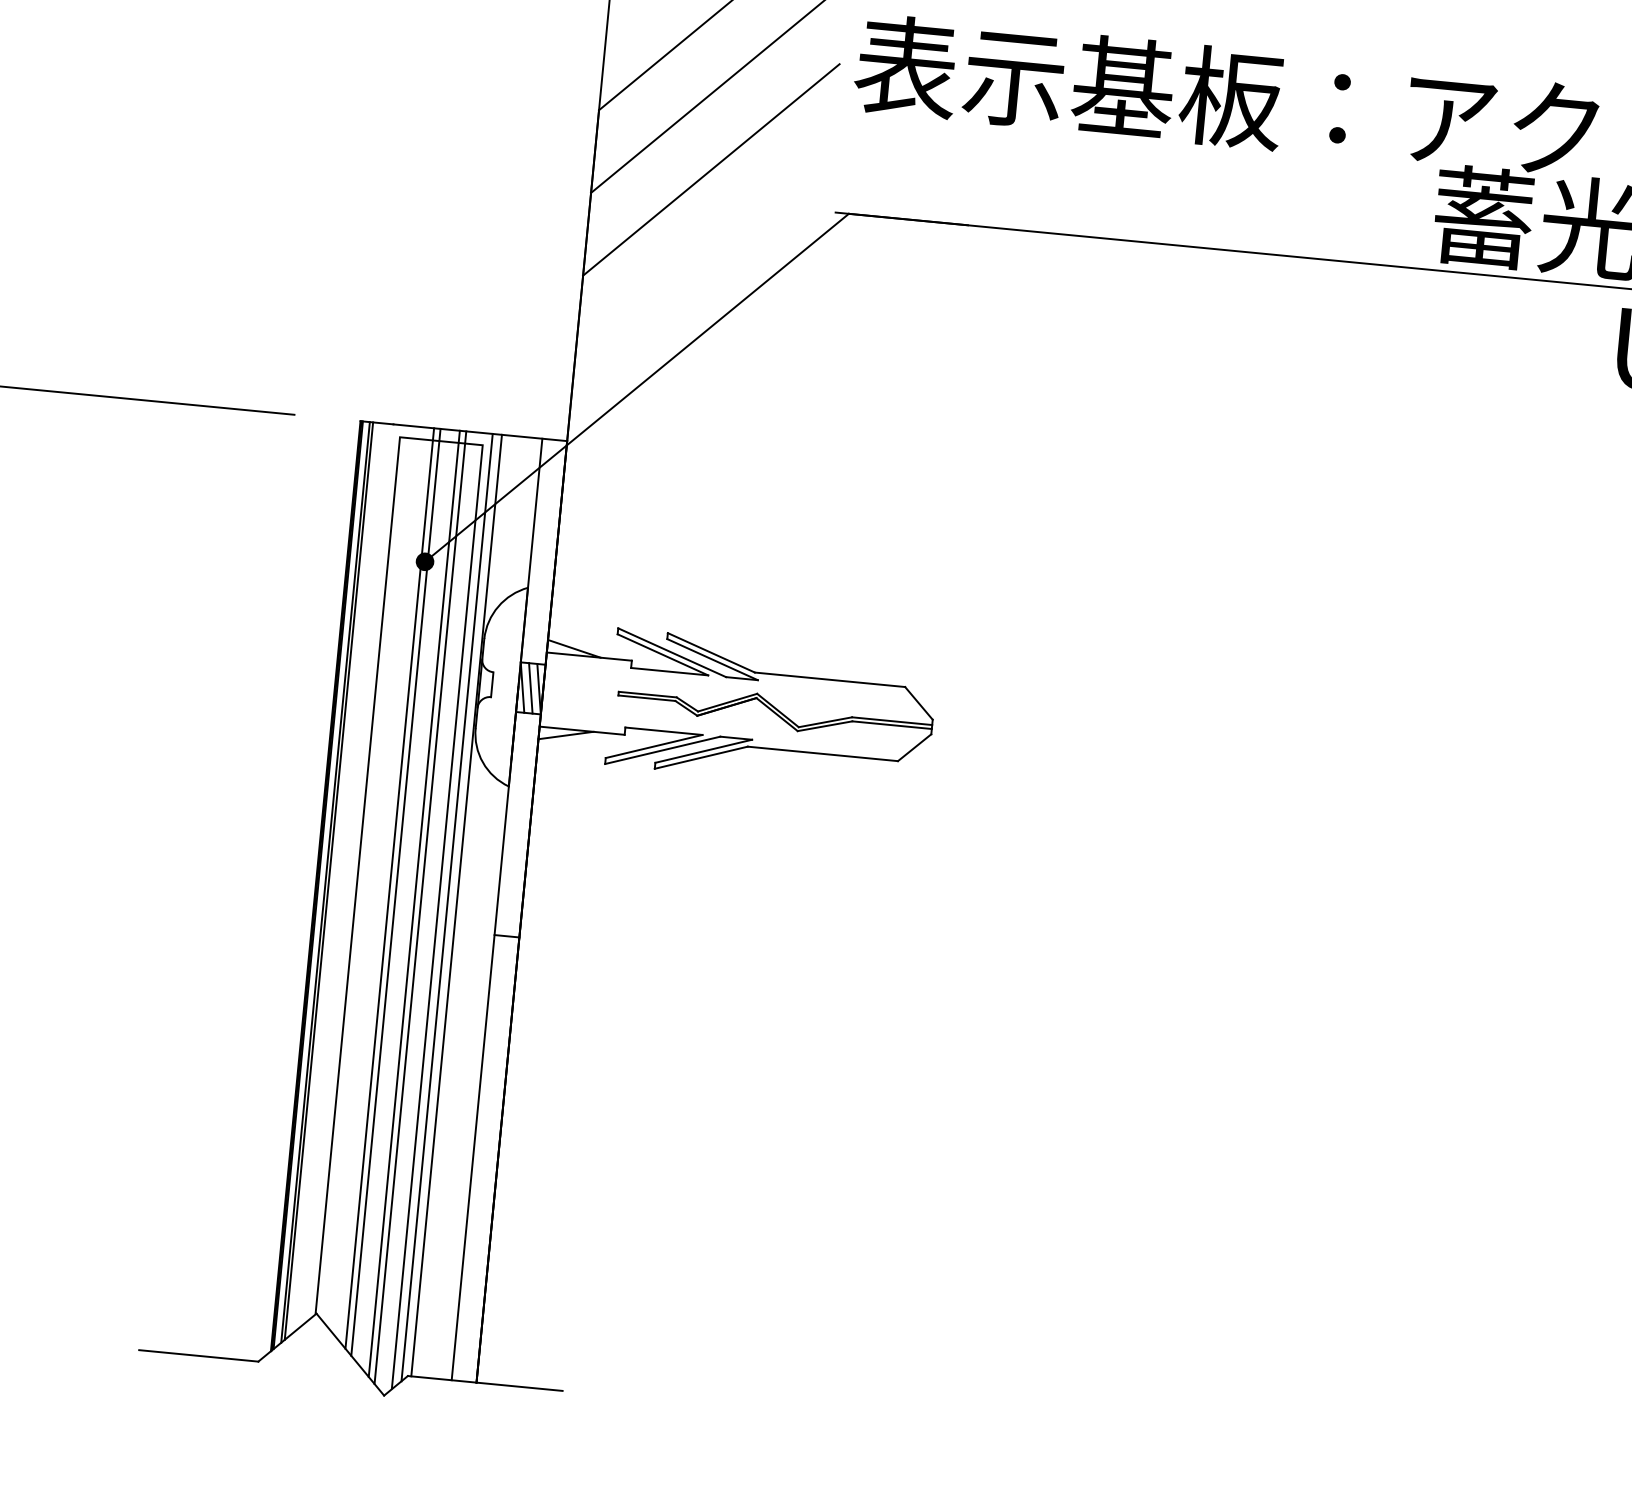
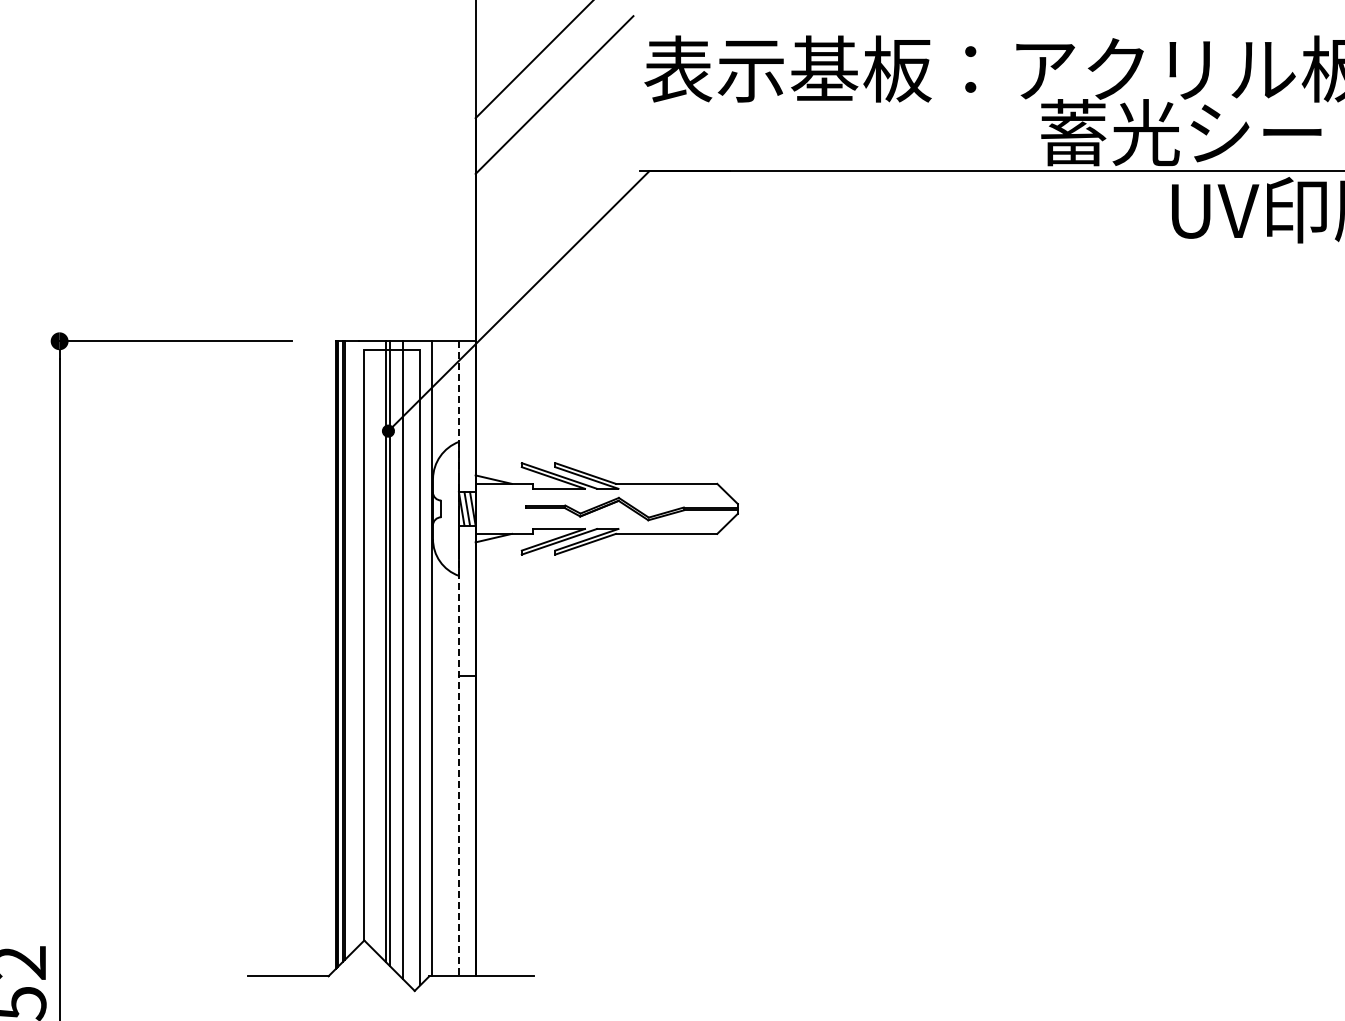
line: (711, 169) -> (554, 150), removed
line: (420, 907) -> (407, 662), removed
line: (447, 907) -> (425, 660), removed
line: (496, 910) -> (458, 659), solid -> dashed

